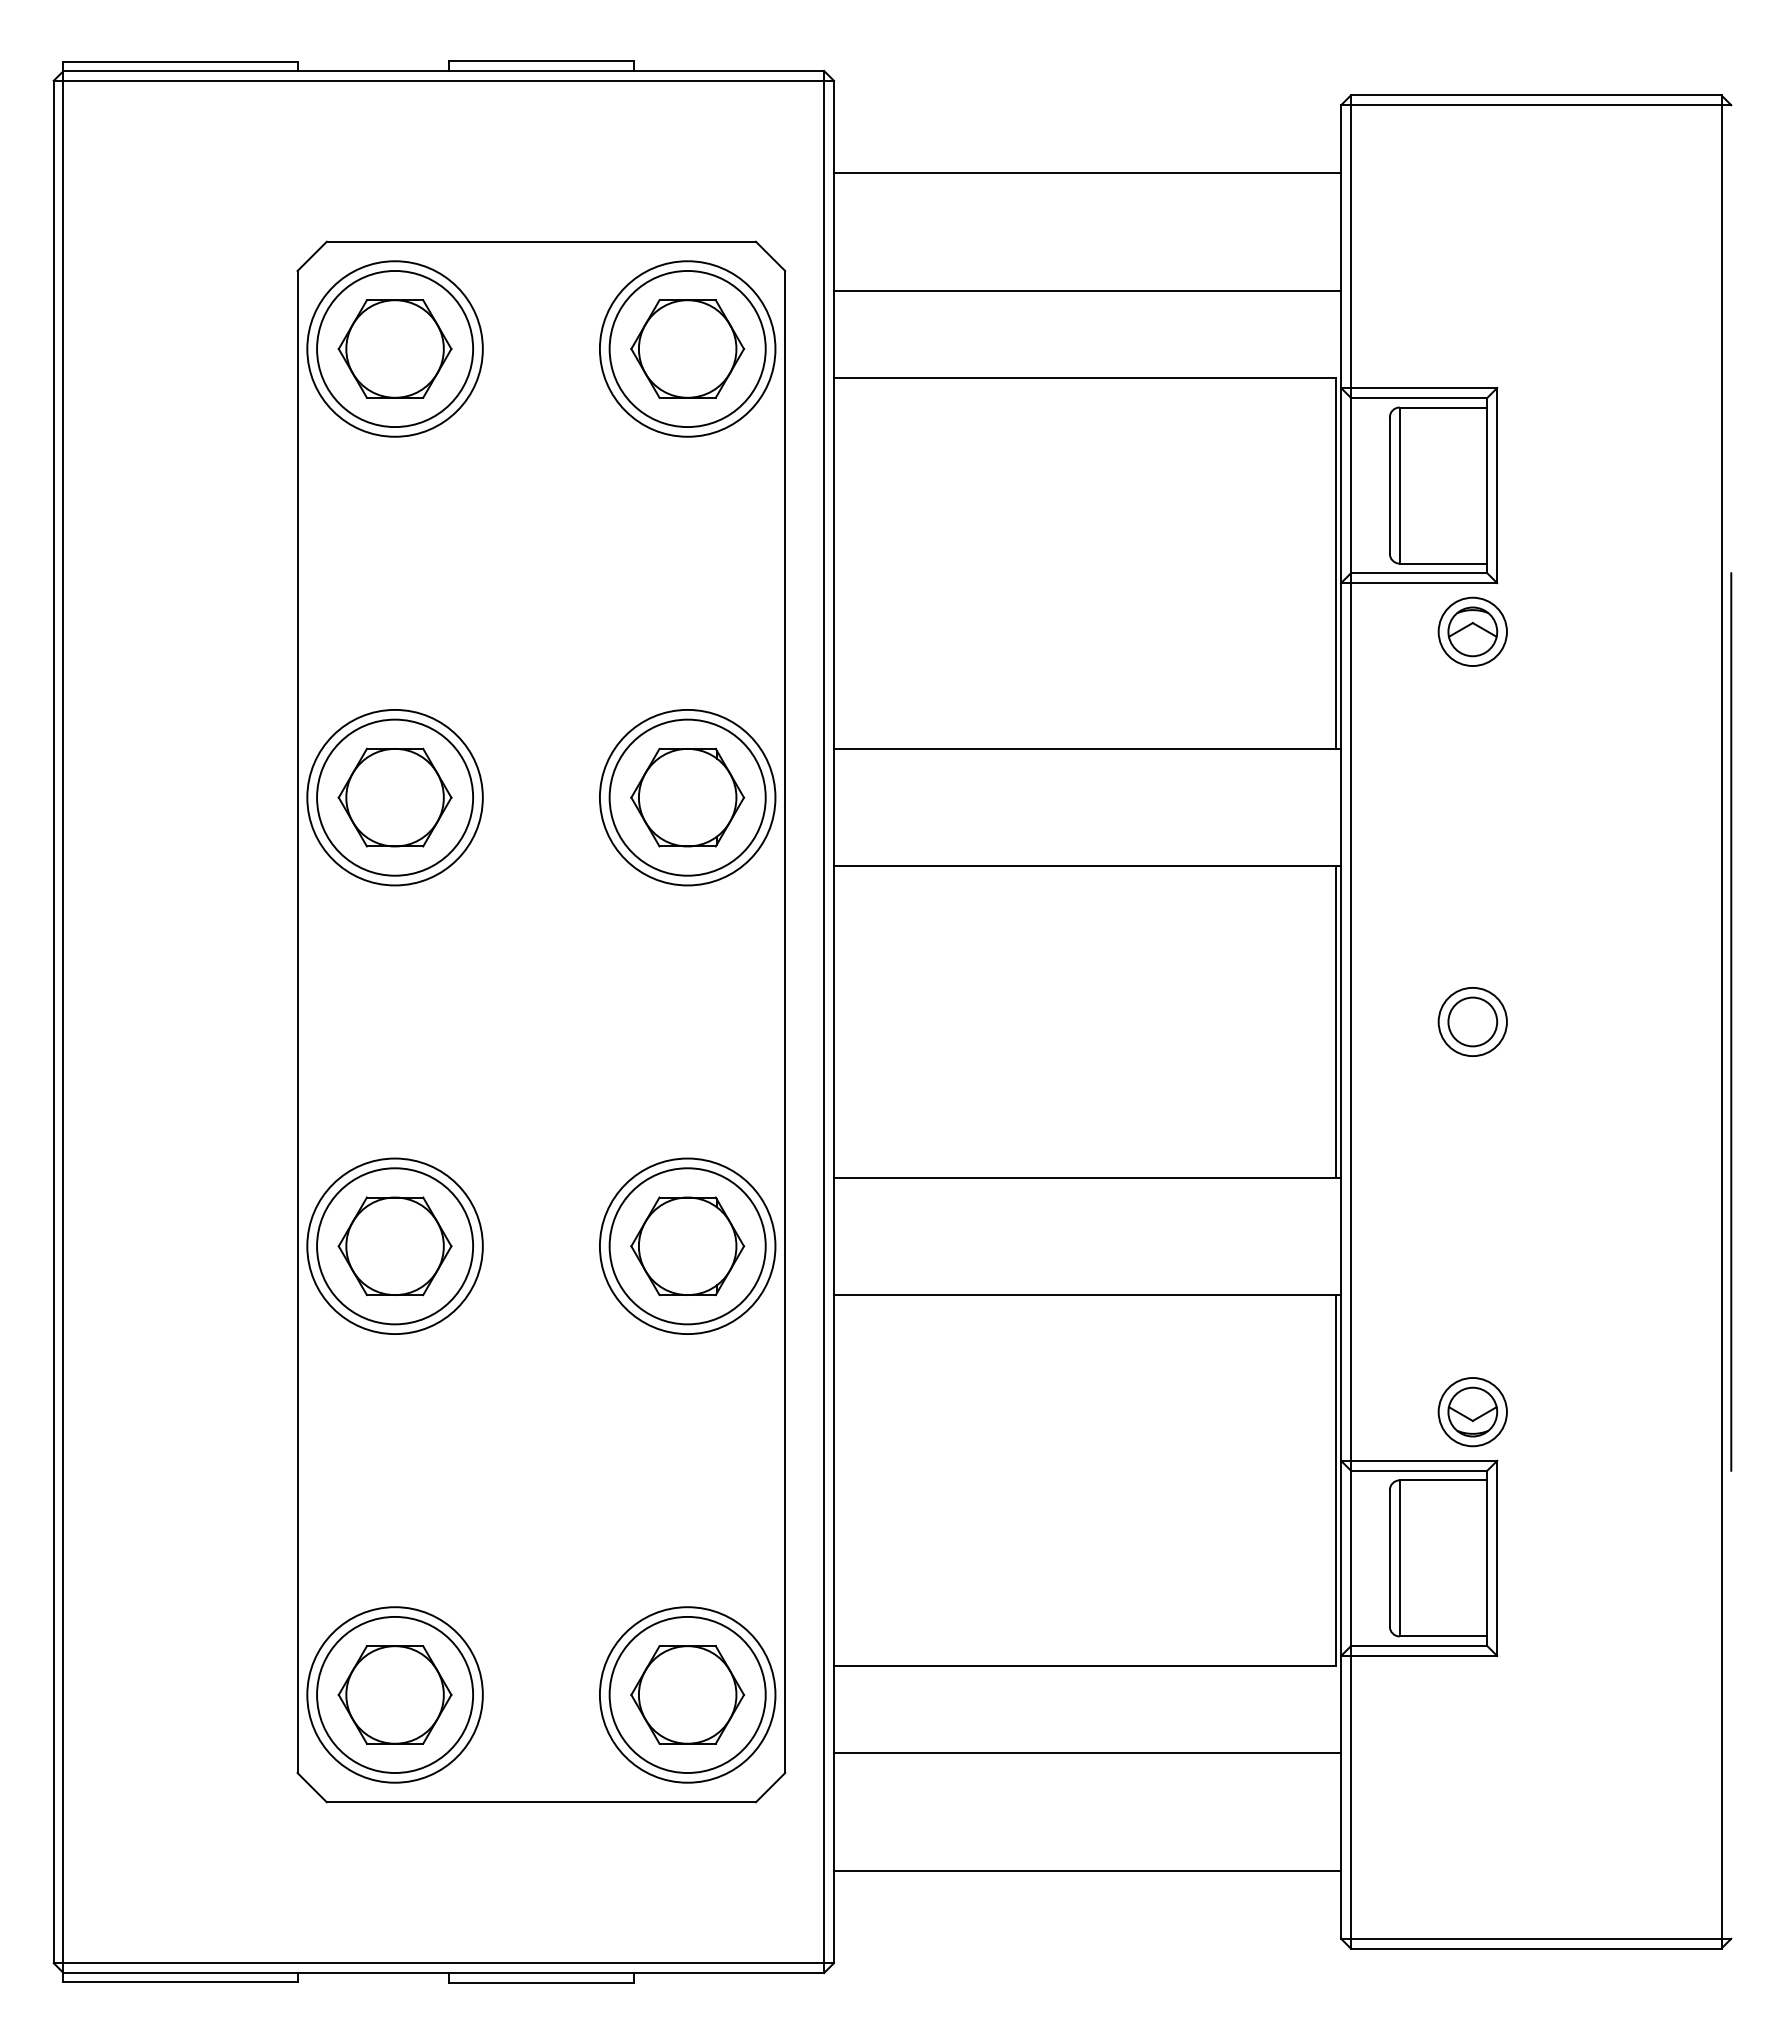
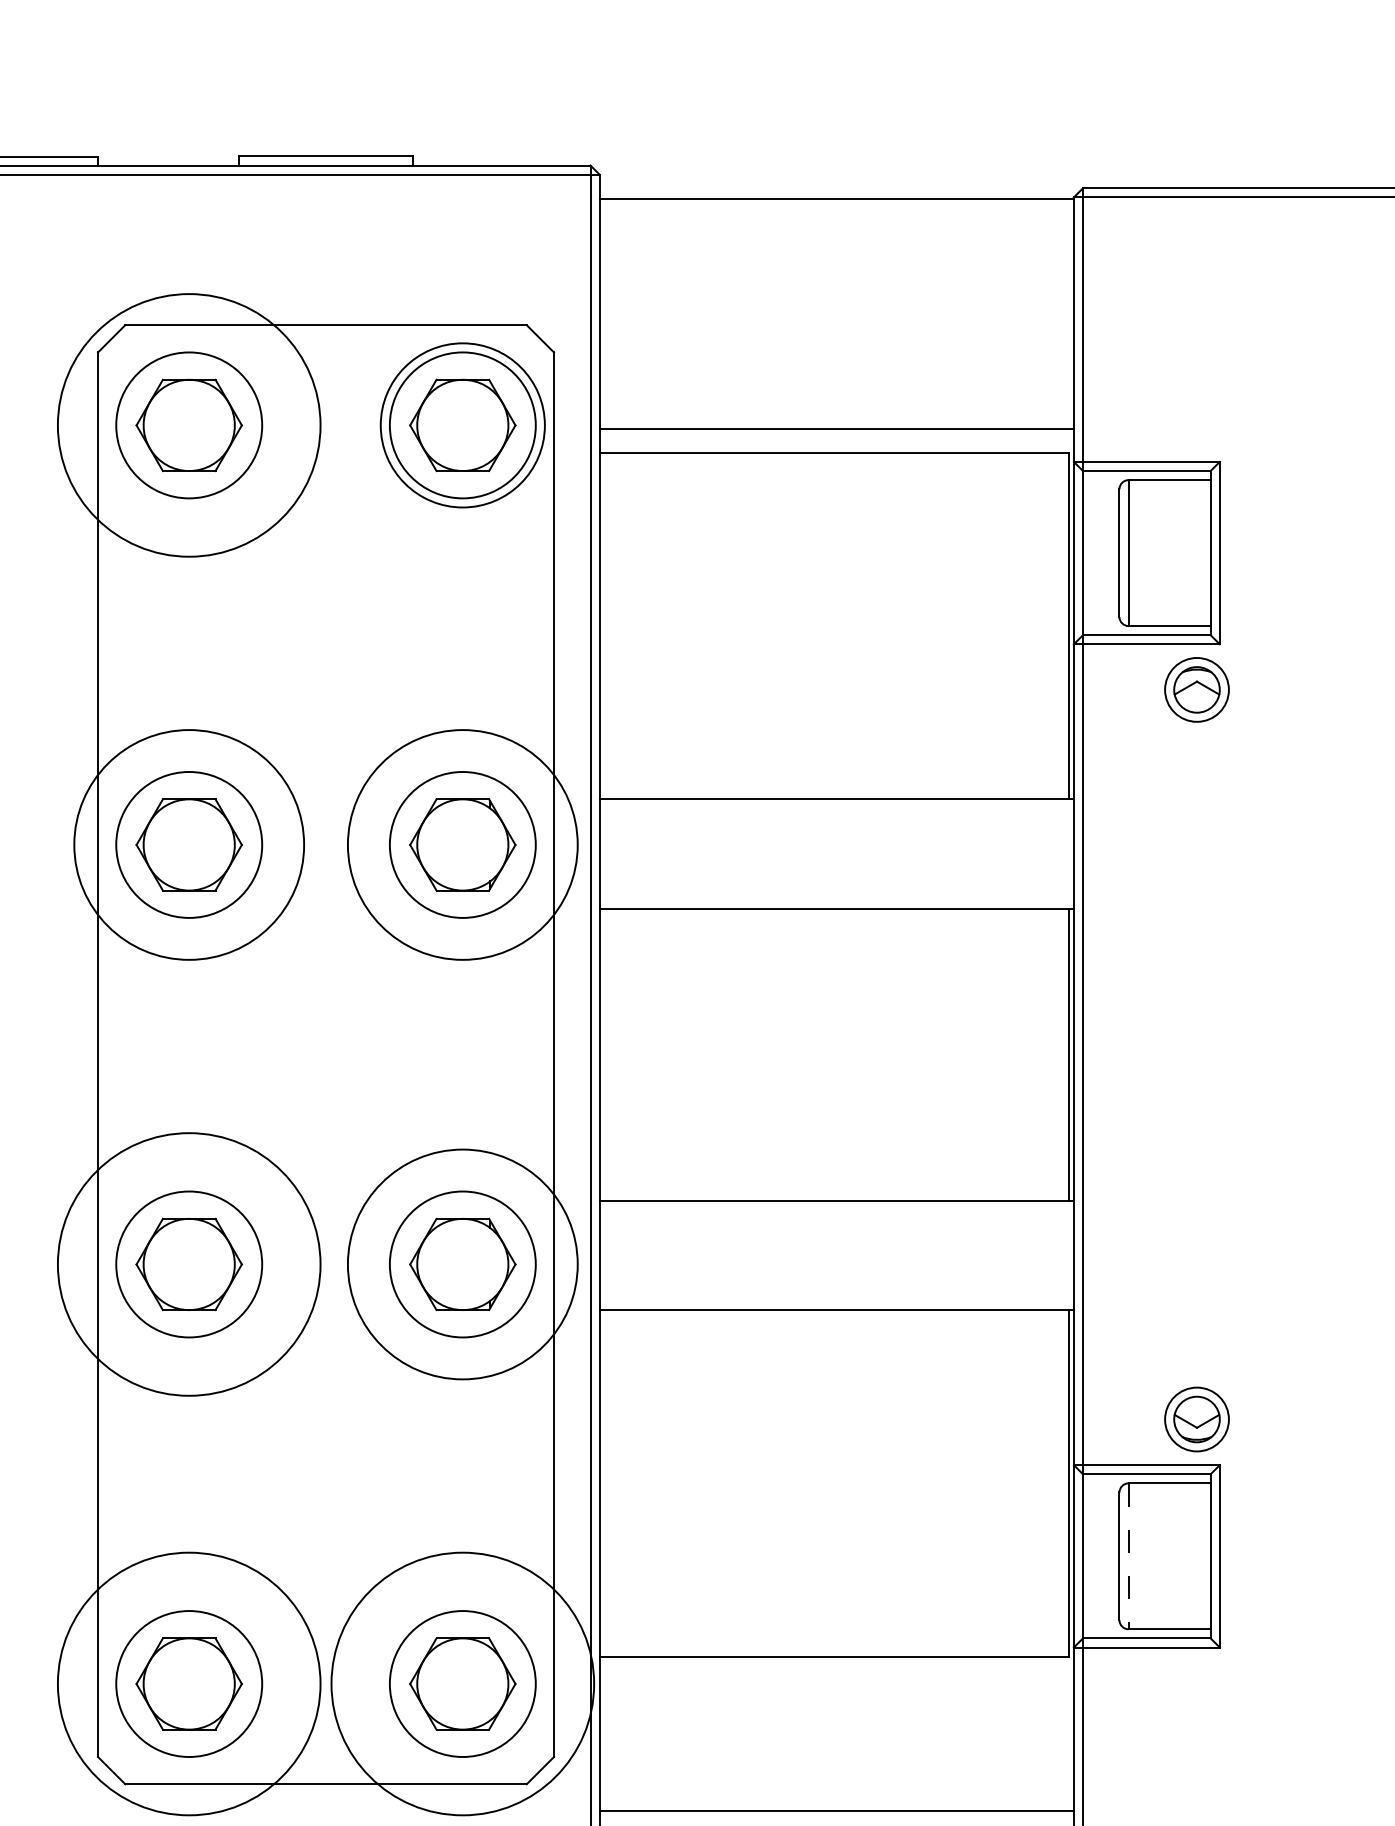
line: (1087, 173) -> (836, 198), moved
line: (1087, 290) -> (836, 428), moved
circle: (394, 348) -> (188, 424), size x1.6
circle: (394, 797) -> (188, 844), size x1.4
circle: (687, 797) -> (462, 844), size x1.4
part: (1472, 1021) -> (1196, 1054), removed
circle: (394, 1246) -> (188, 1264), size x1.6
circle: (687, 1246) -> (462, 1264), size x1.4
line: (1399, 1558) -> (1128, 1556), solid -> dashed
circle: (394, 1694) -> (188, 1683), size x1.6
circle: (687, 1694) -> (462, 1683), size x1.6
line: (1087, 1753) -> (836, 1810), moved

